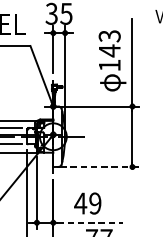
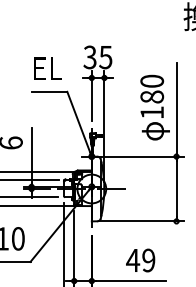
text: (110, 43) -> (152, 89), 143 -> 180
line: (99, 167) -> (141, 221), dashed -> solid
text: (87, 203) -> (140, 260), moved
line: (90, 223) -> (131, 281), dashed -> solid

